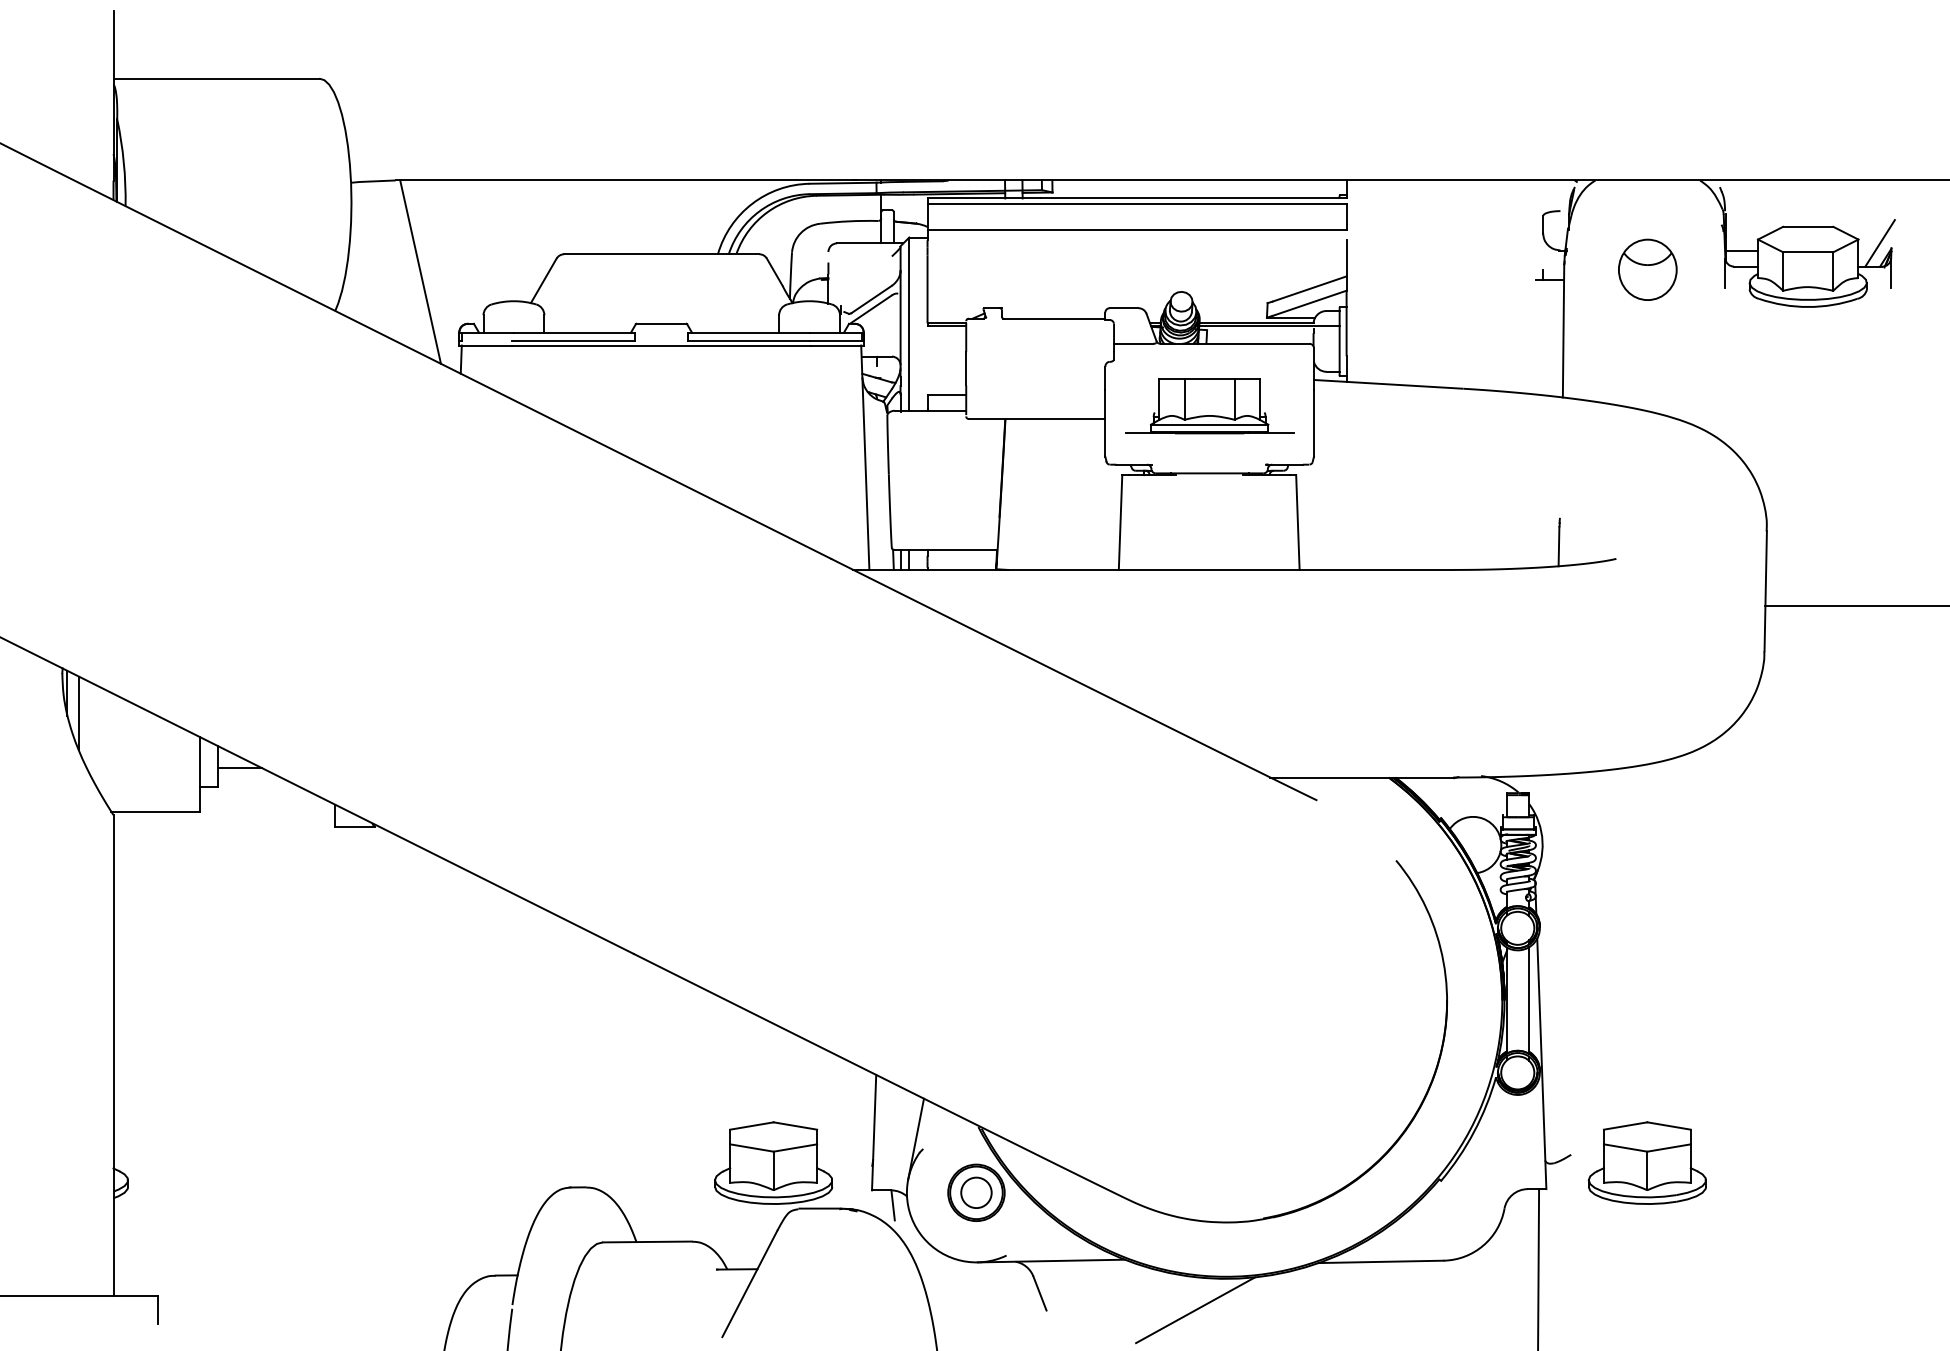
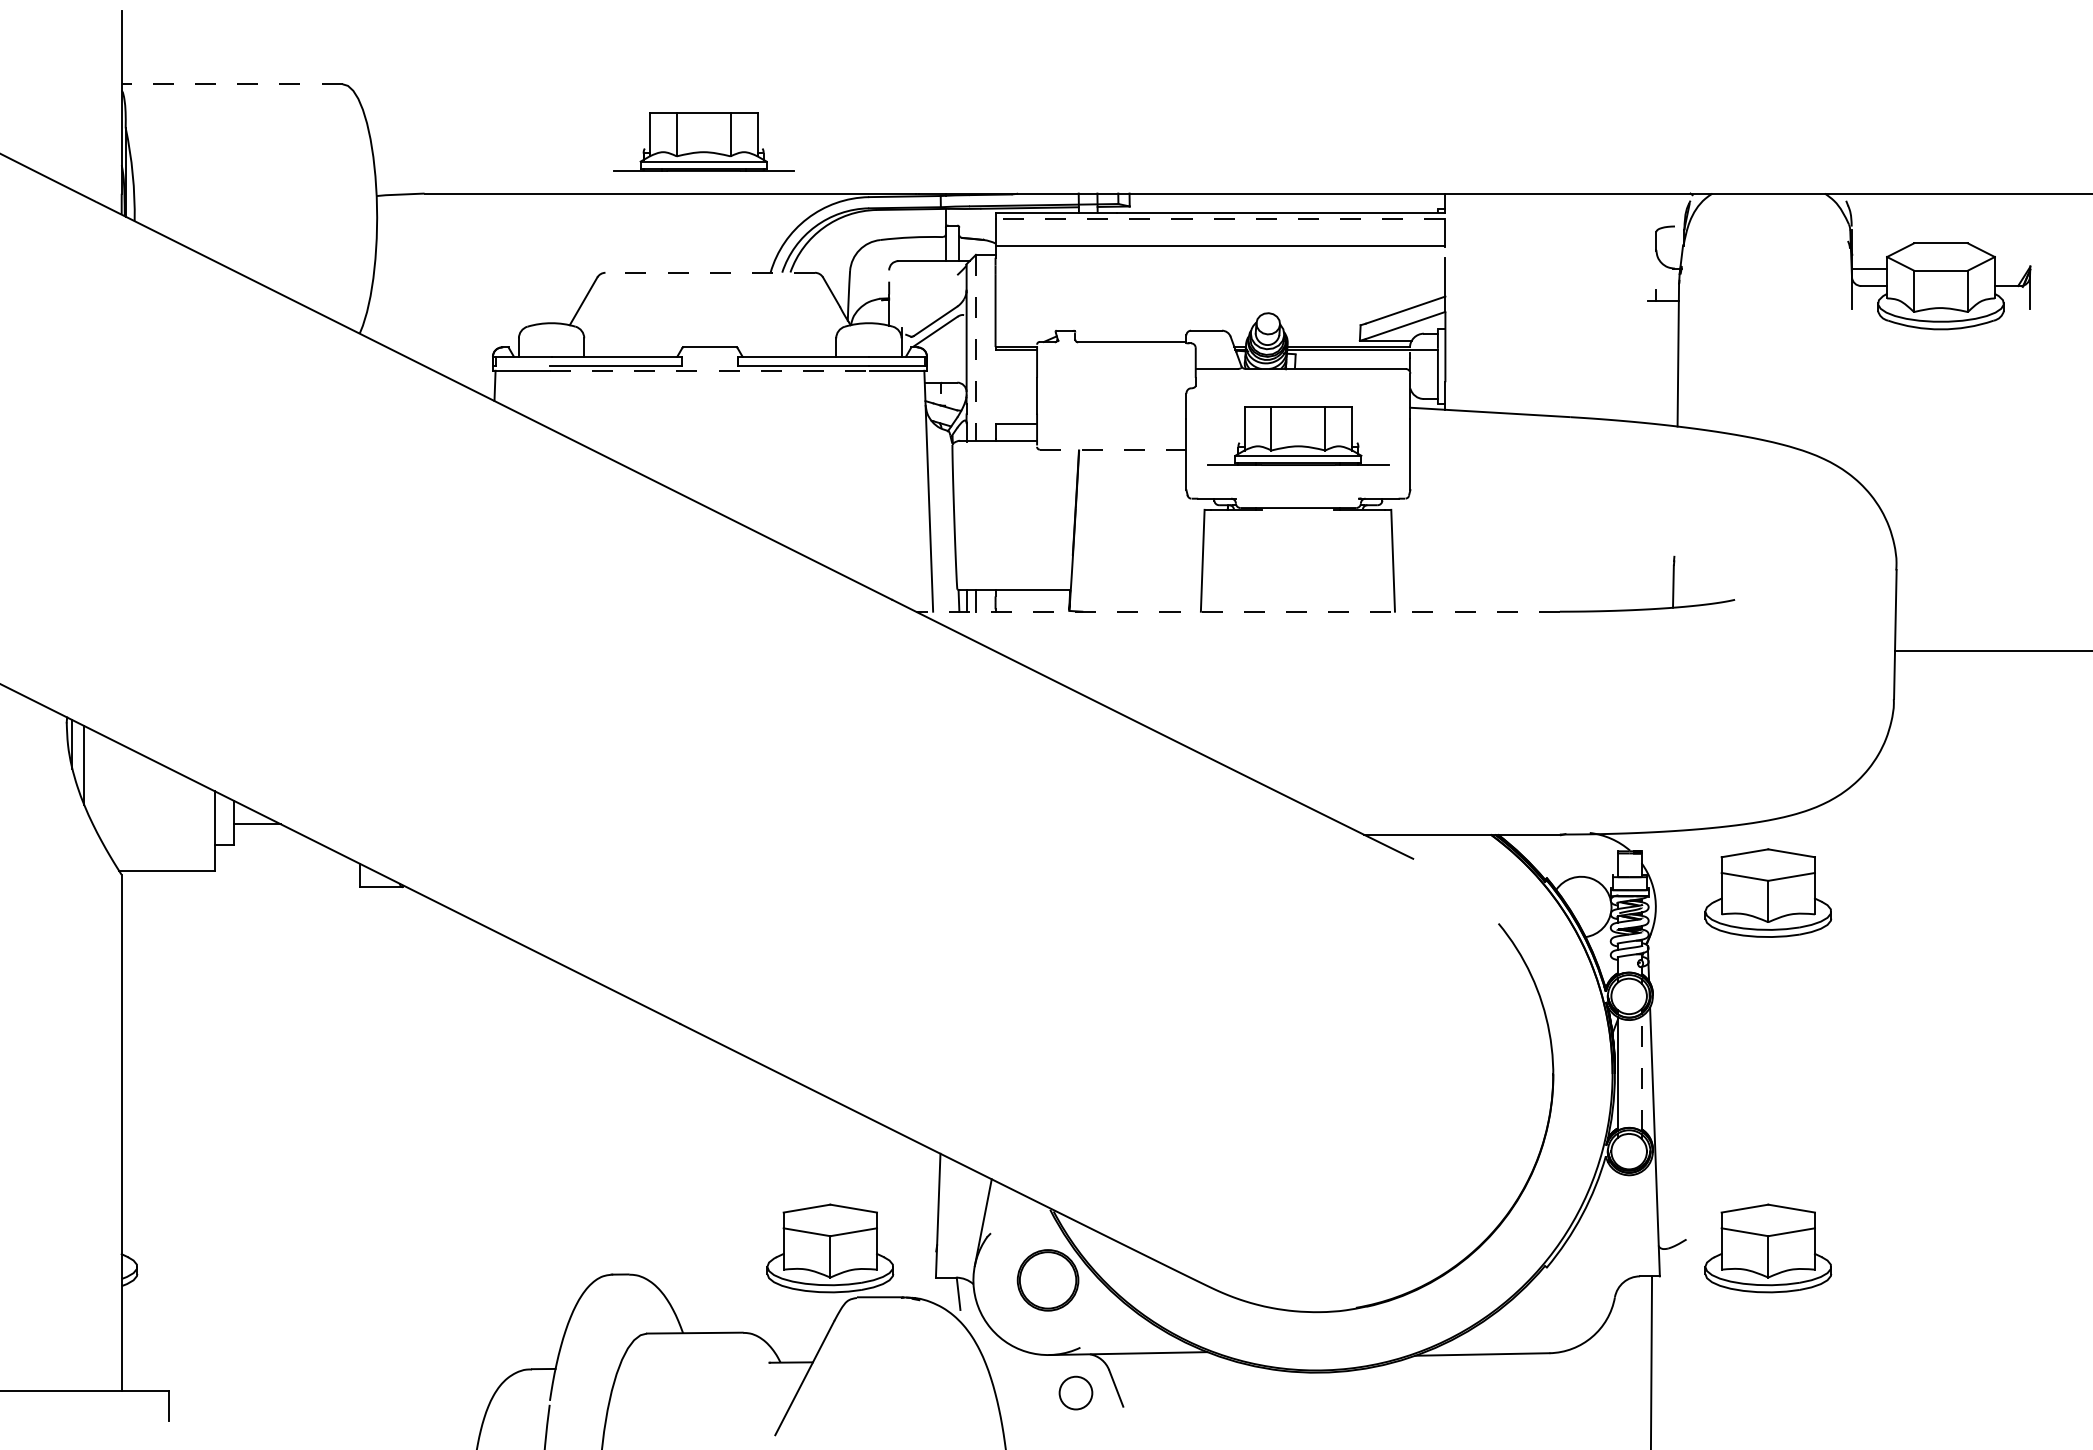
line: (216, 78) -> (232, 84), solid -> dashed
part: (655, 132) -> (703, 142), added
line: (1137, 203) -> (1220, 218), solid -> dashed
line: (1879, 243) -> (2017, 261), removed
line: (661, 254) -> (709, 273), solid -> dashed
part: (1647, 269) -> (1768, 289), removed
line: (420, 271) -> (451, 291), removed
line: (909, 324) -> (976, 348), solid -> dashed
line: (662, 345) -> (711, 370), solid -> dashed
line: (1037, 419) -> (1113, 450), solid -> dashed
line: (1153, 569) -> (1238, 611), solid -> dashed
part: (1646, 831) -> (1767, 892), added
line: (1529, 1000) -> (1641, 1073), solid -> dashed
circle: (976, 1192) -> (1076, 1392), moved
line: (1195, 1310) -> (1283, 1406), removed

